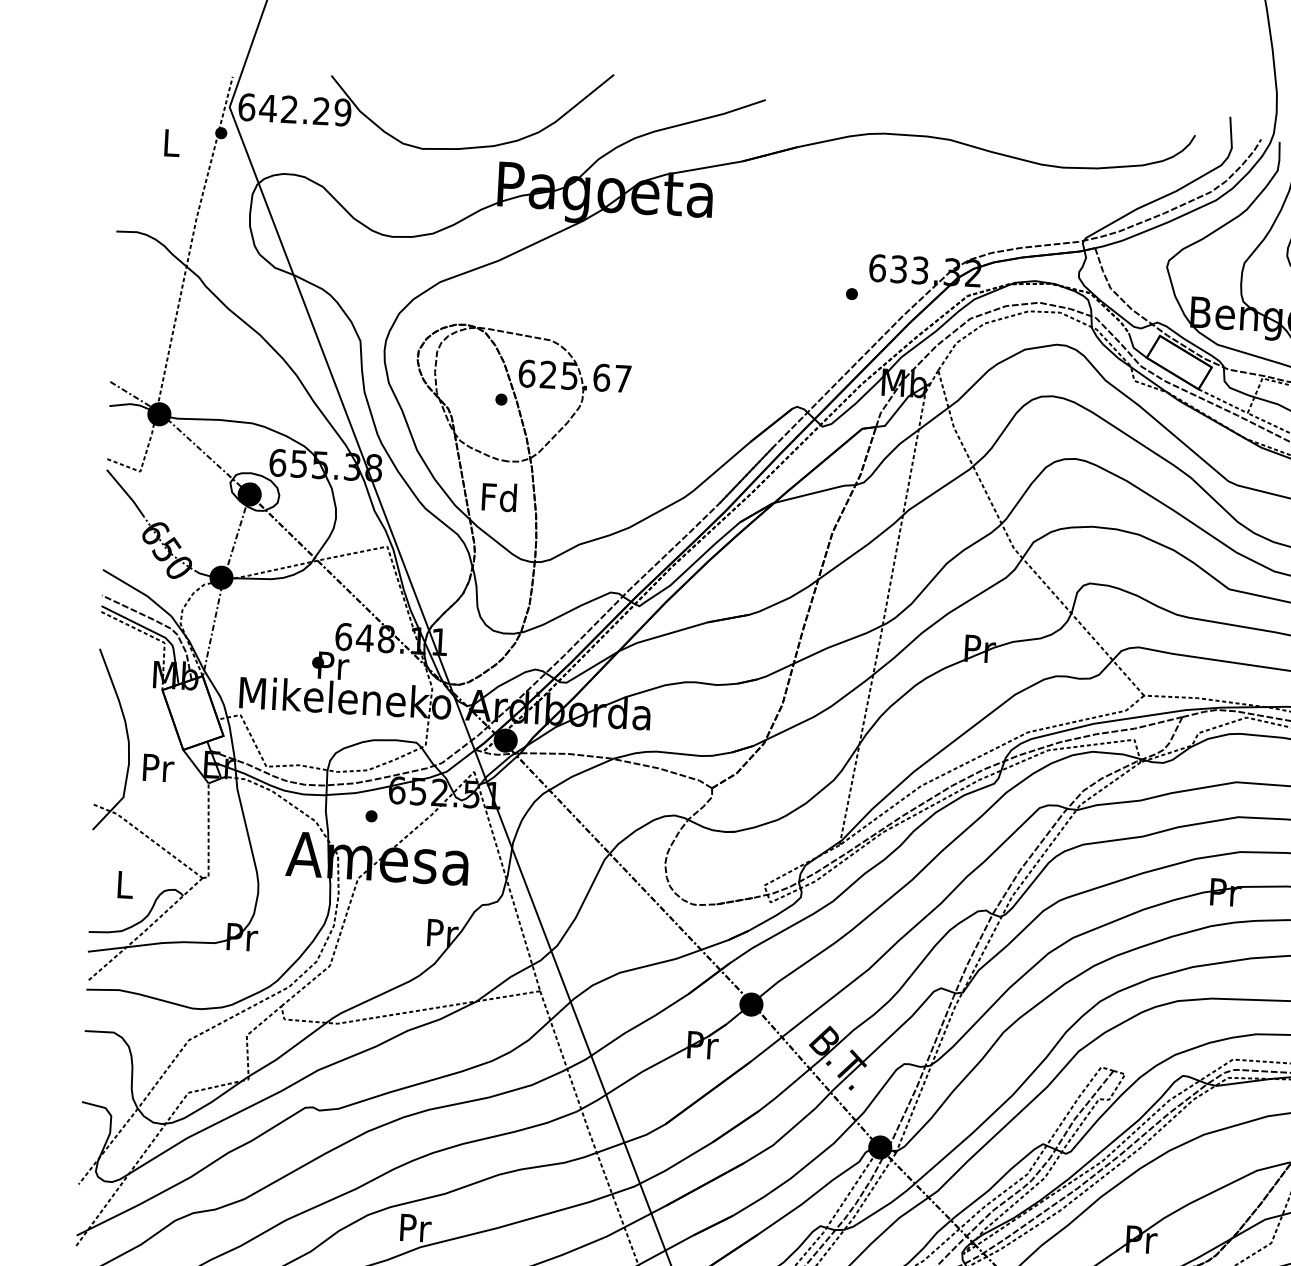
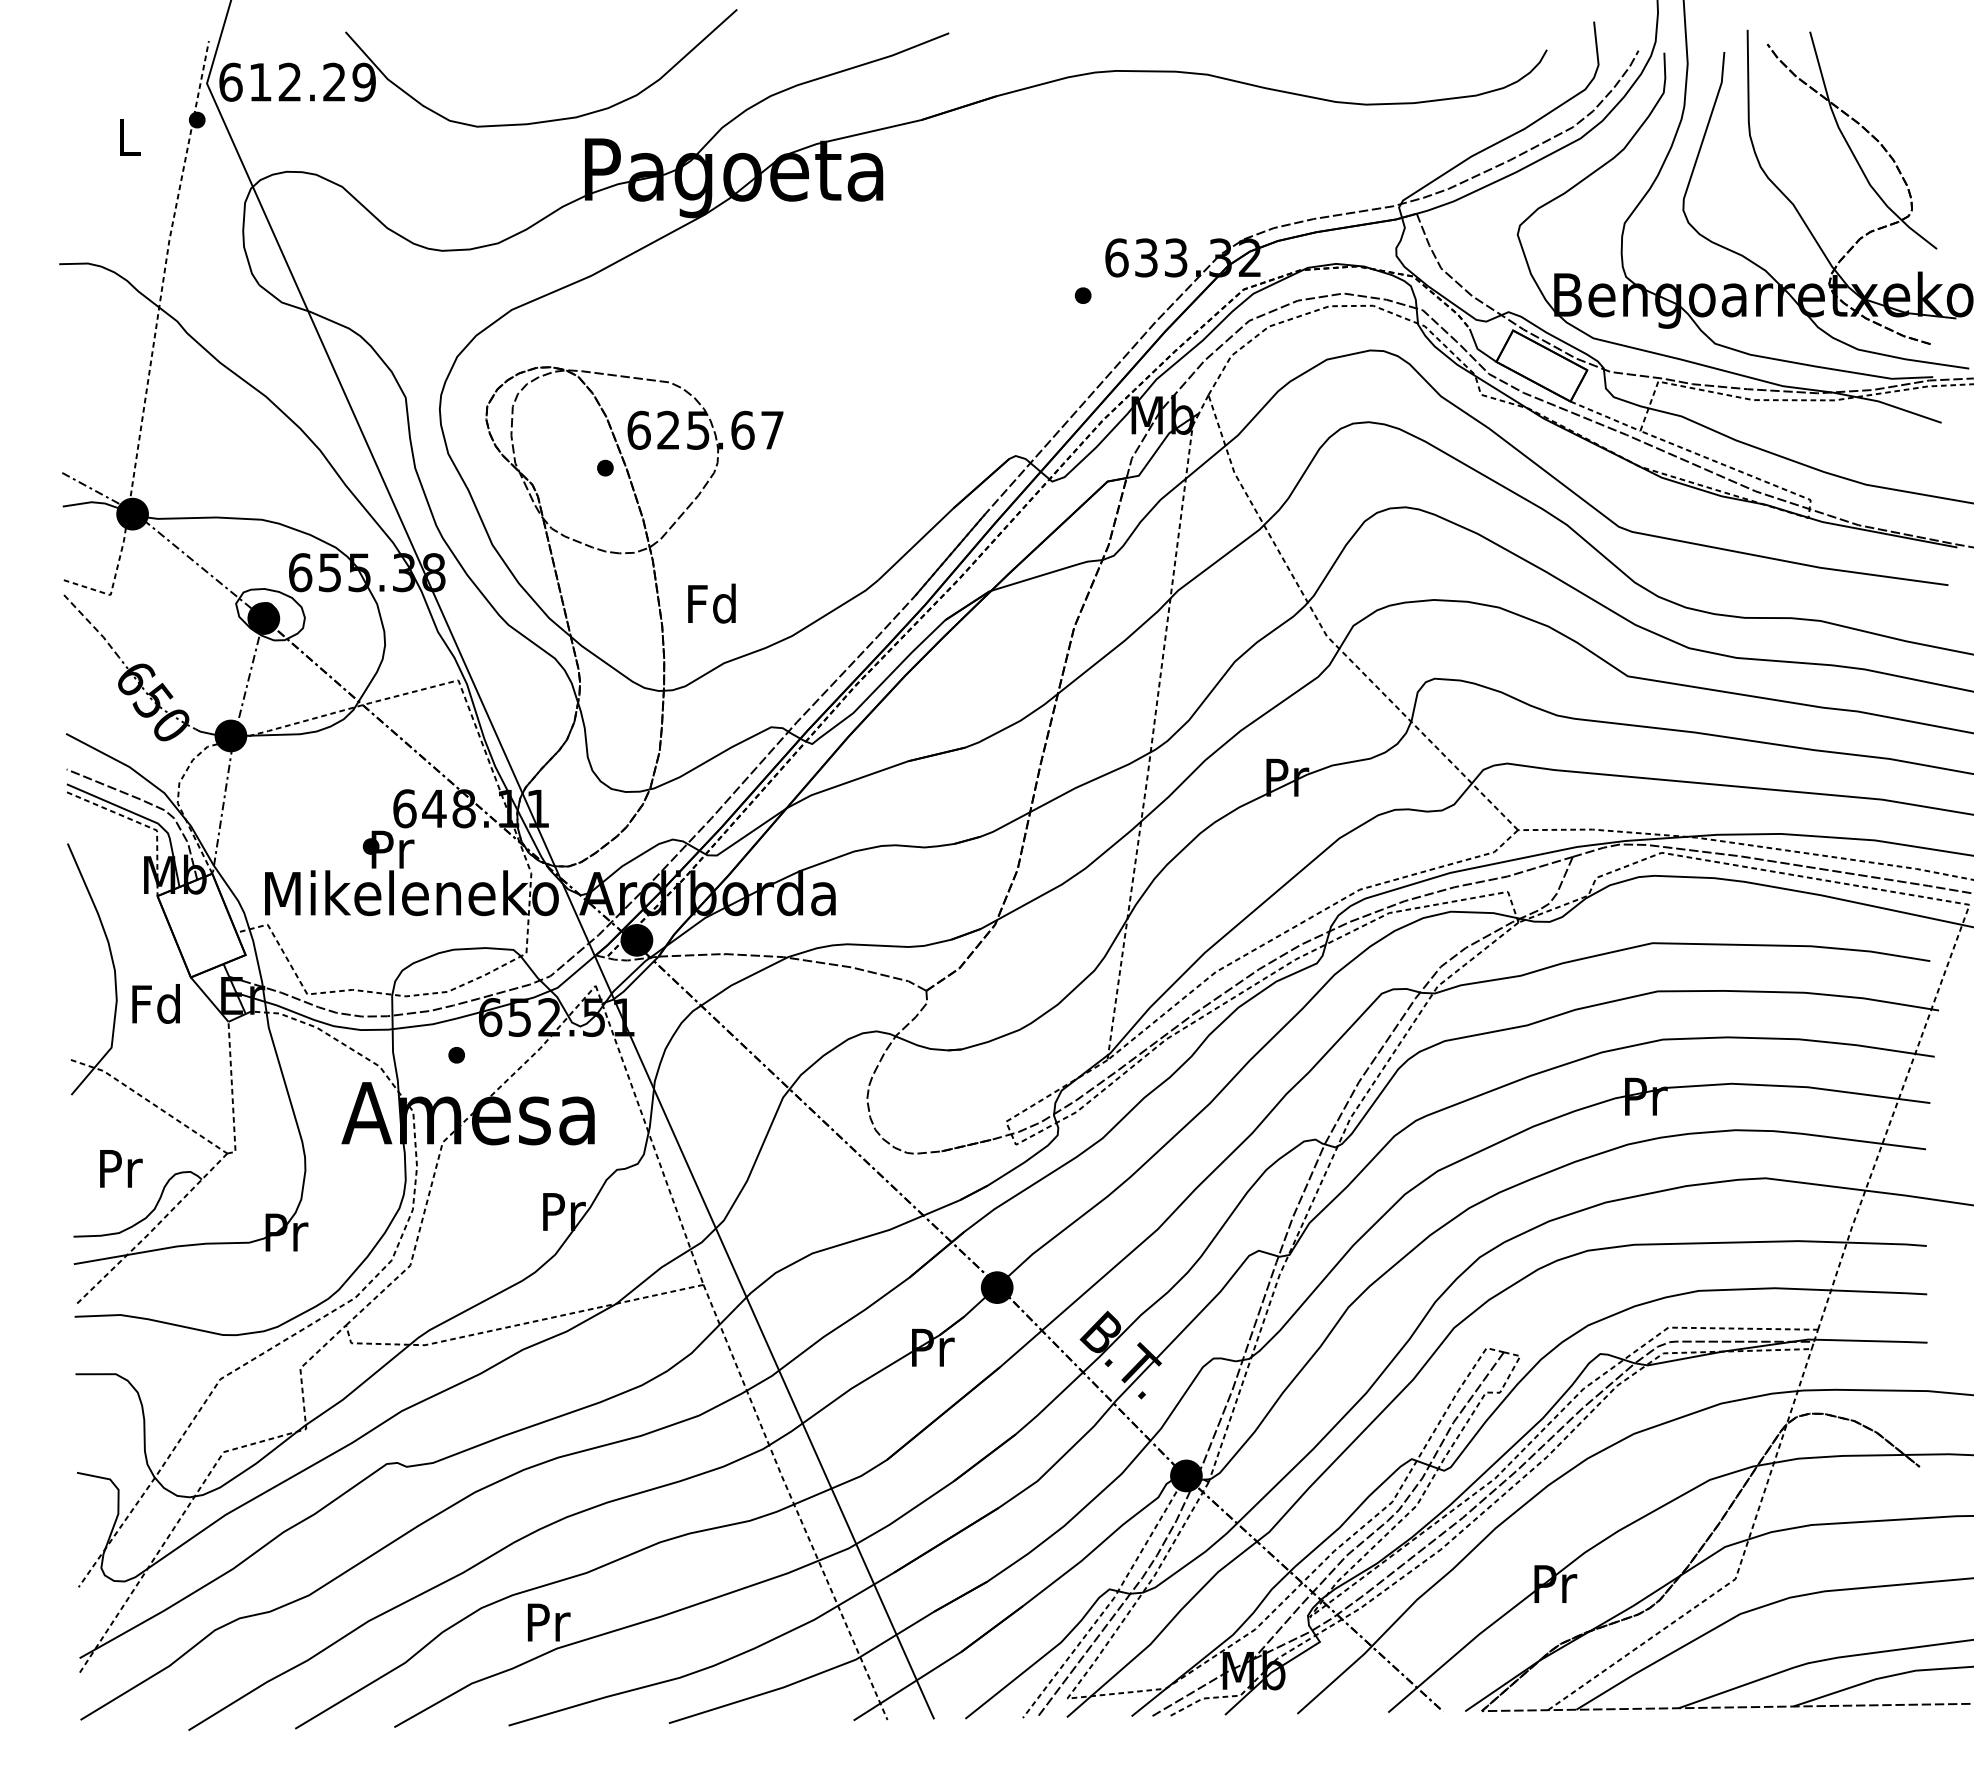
text: (268, 108) -> (260, 82), 642.29 -> 612.29
line: (126, 492) -> (92, 625), solid -> dashed
text: (499, 497) -> (711, 603), moved
text: (156, 767) -> (155, 1003), Pr -> Fd
text: (125, 884) -> (121, 1168), L -> Pr

